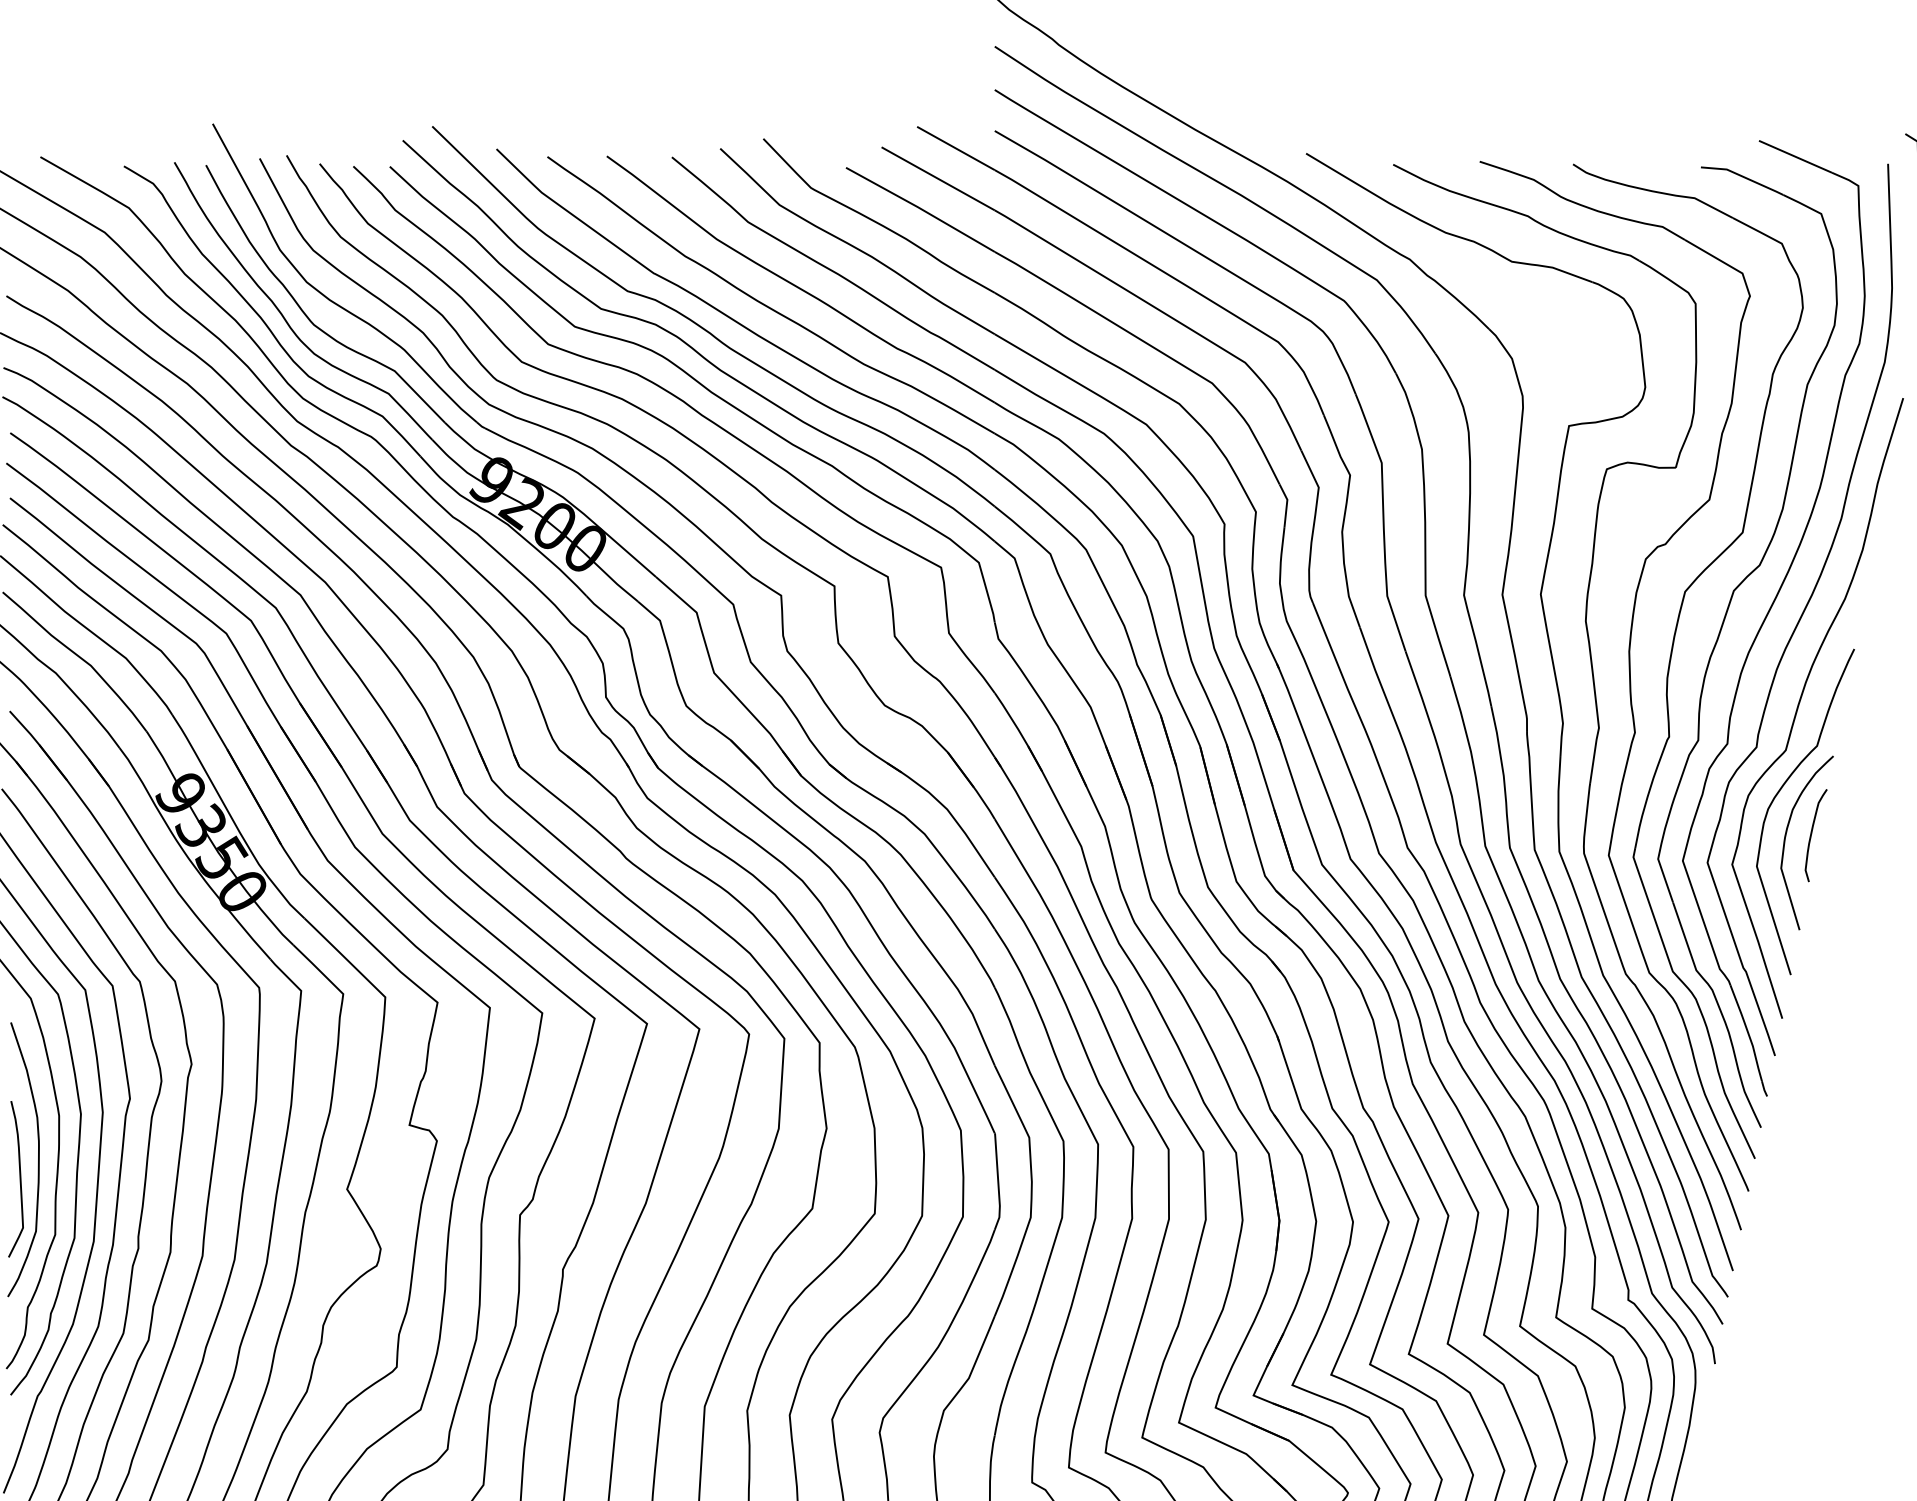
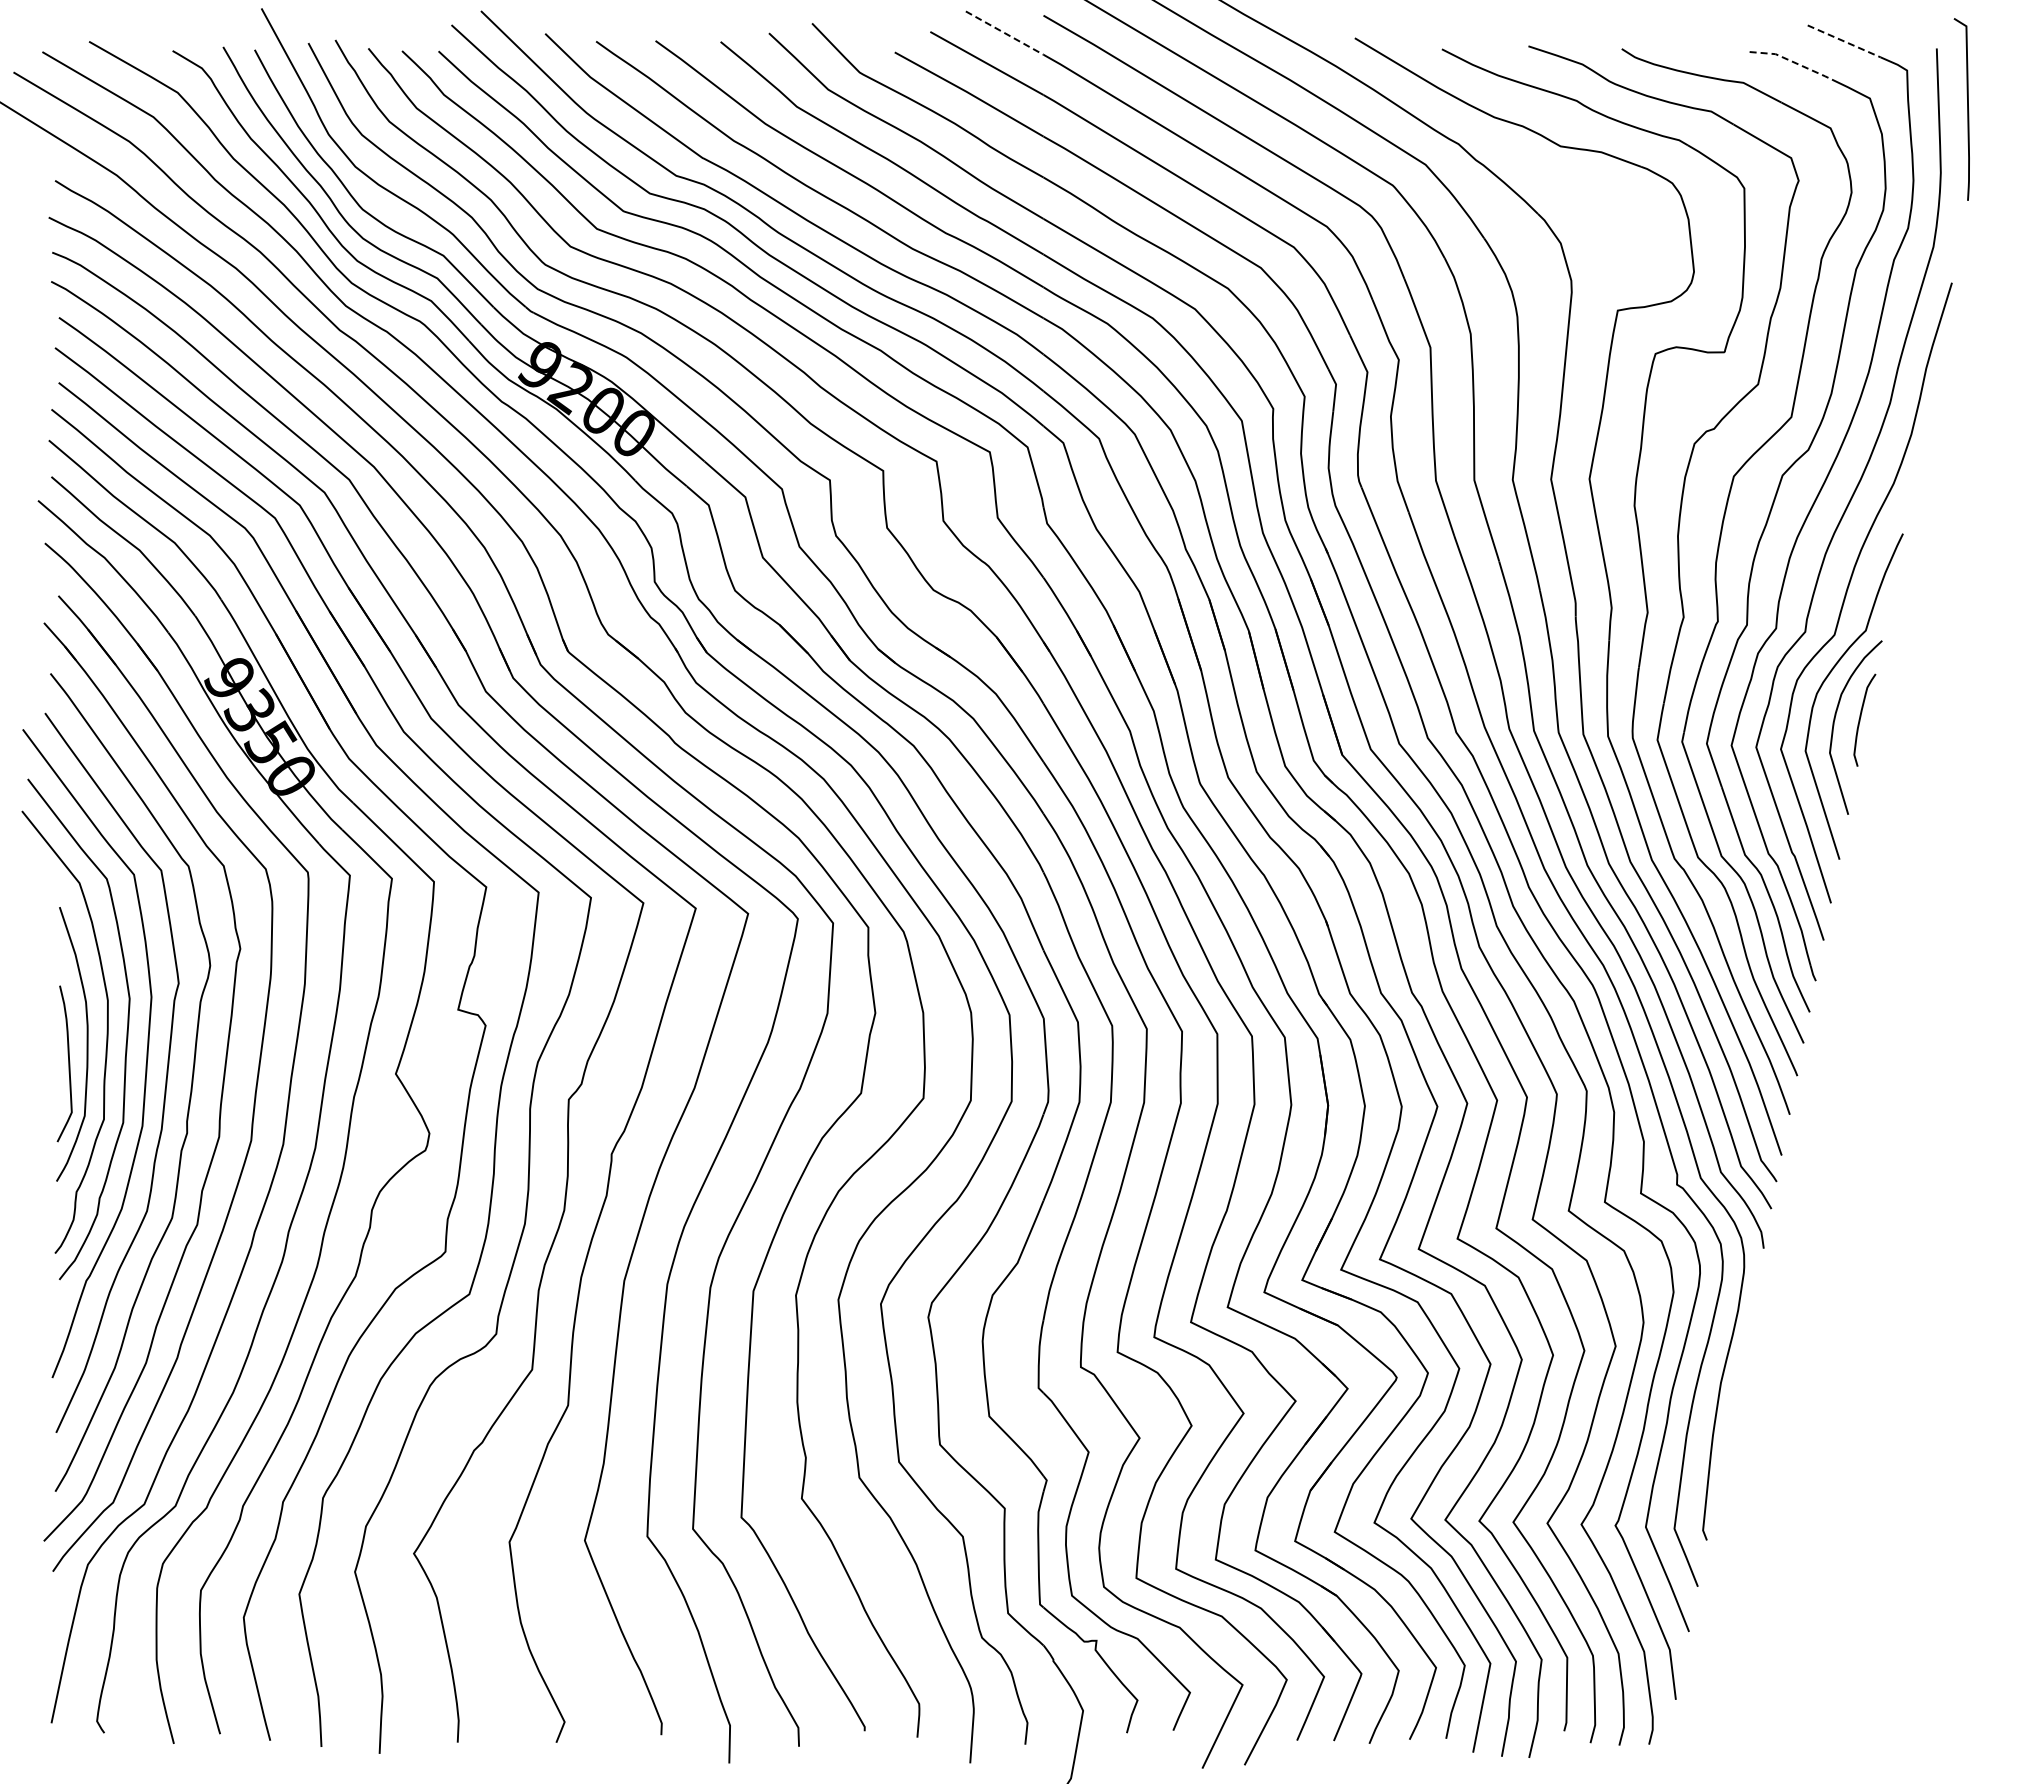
line: (956, 148) -> (1005, 33), solid -> dashed
line: (1795, 156) -> (1844, 41), solid -> dashed
line: (1742, 176) -> (1791, 61), solid -> dashed

